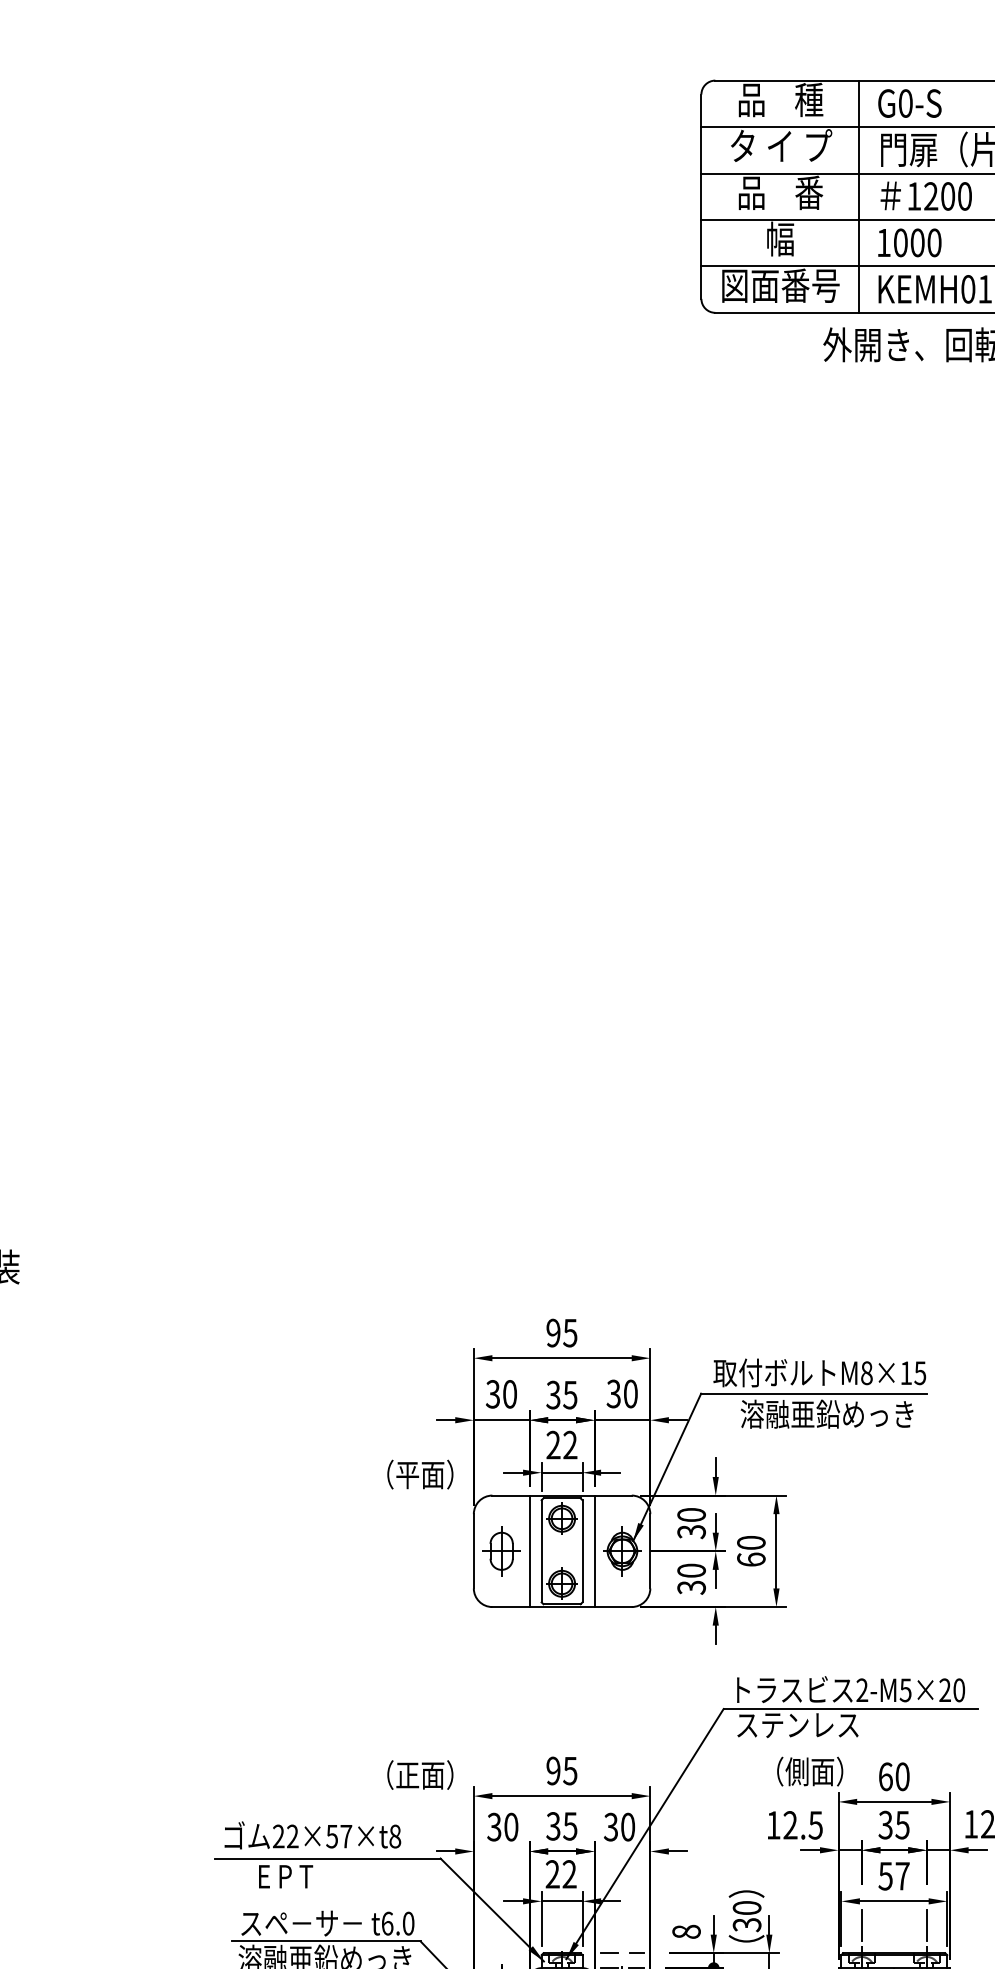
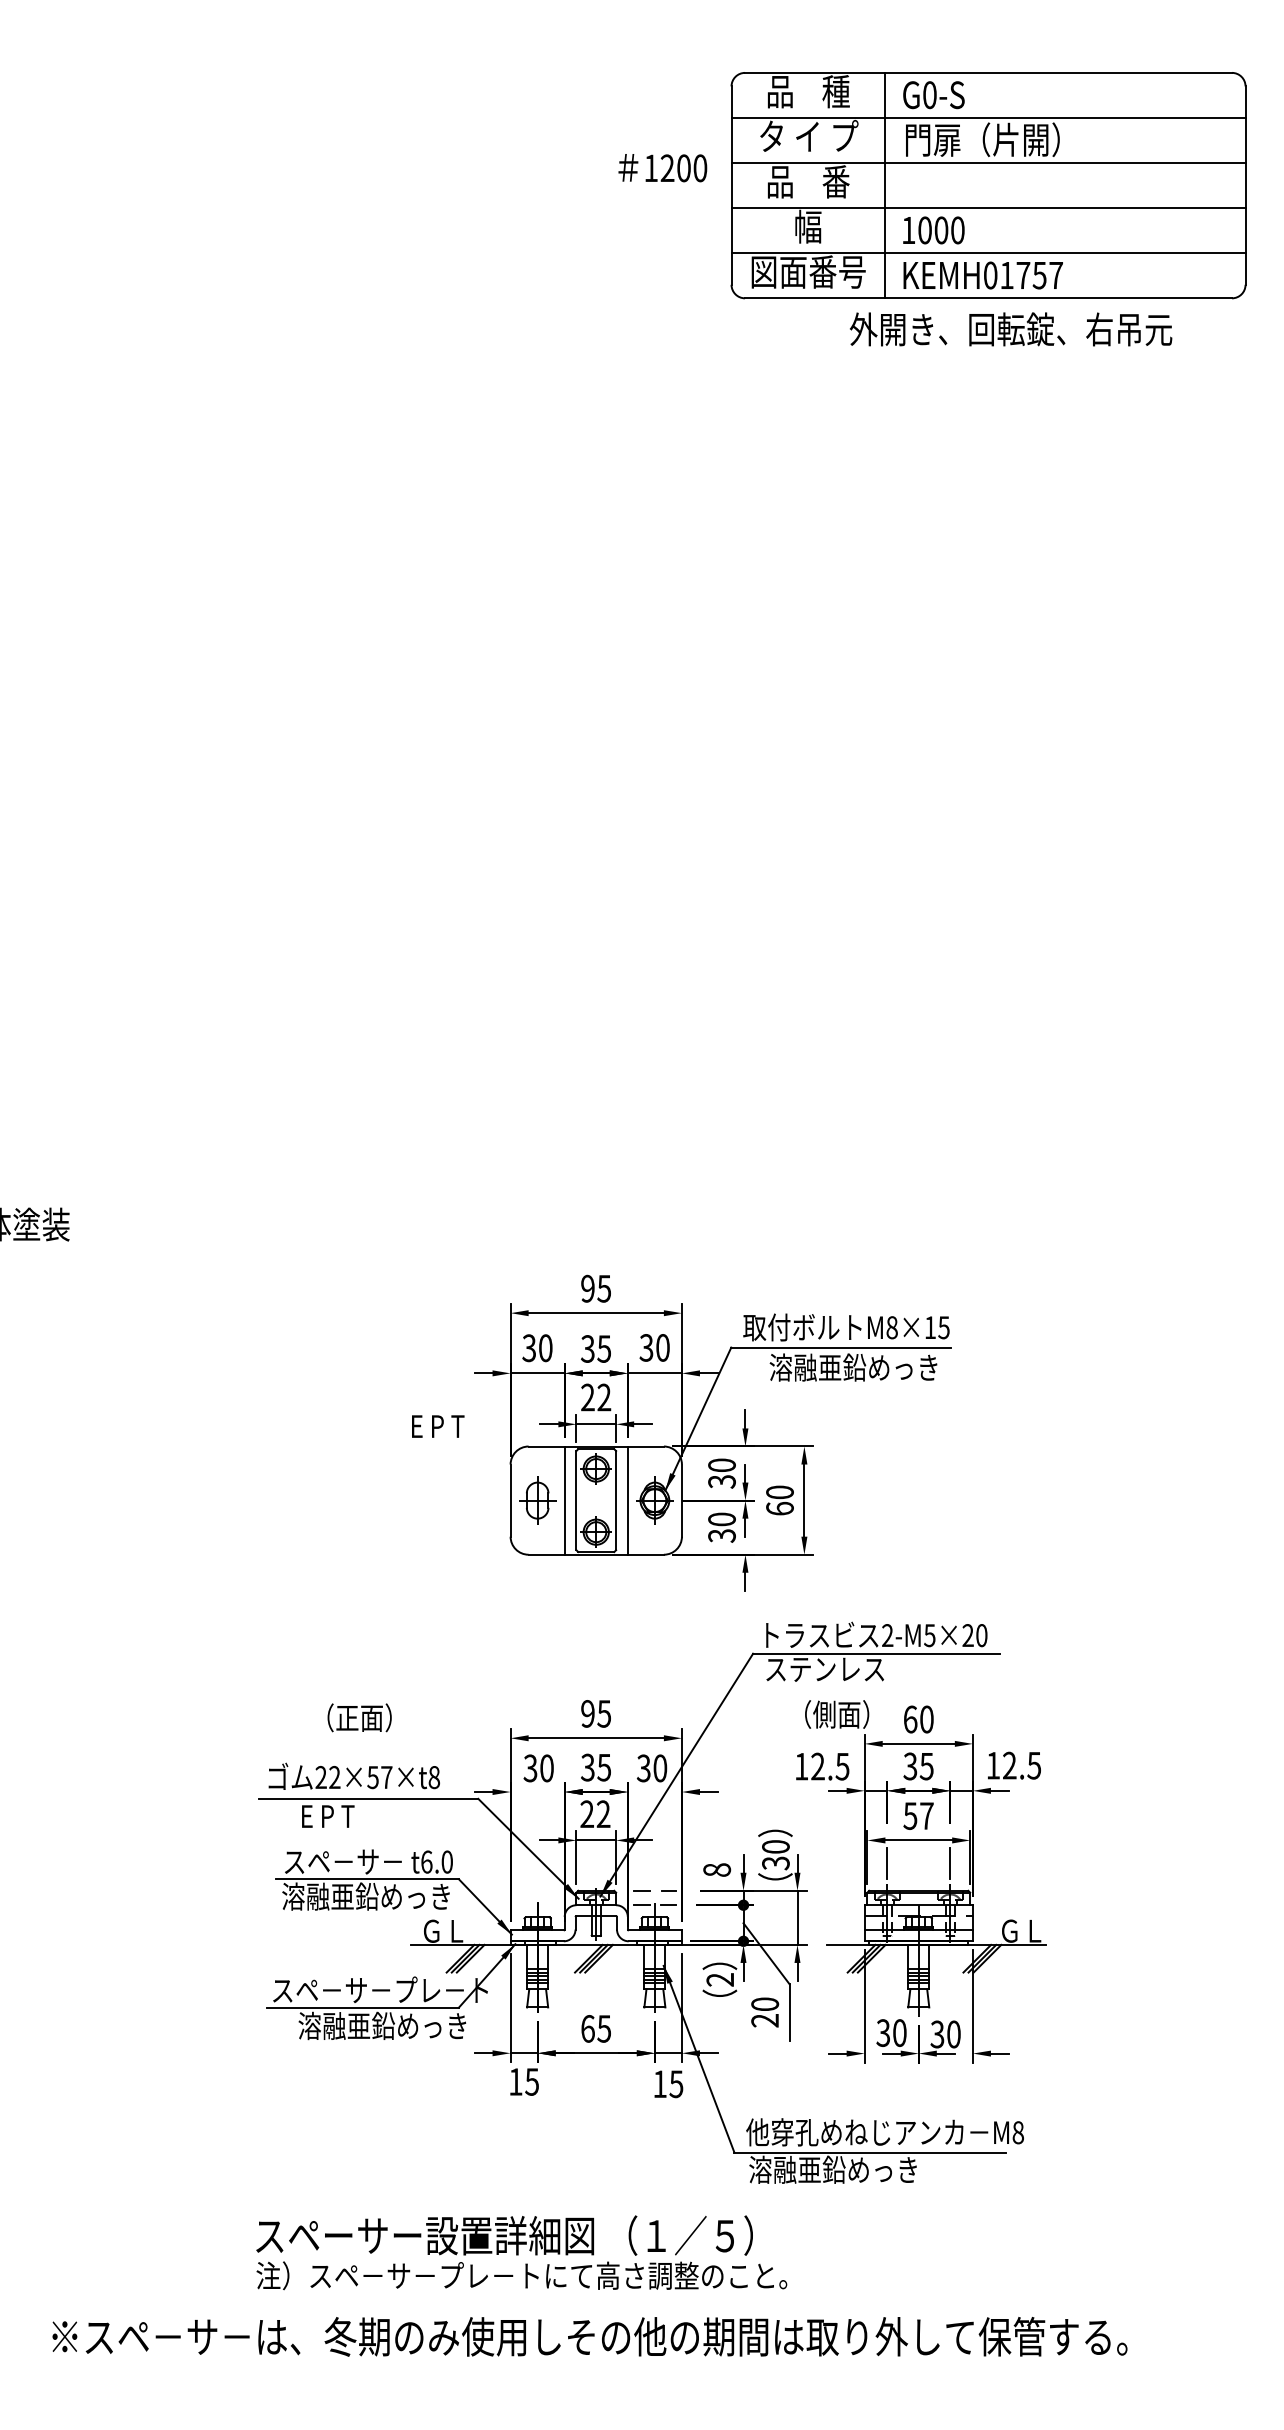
text: (925, 196) -> (662, 168), moved
text: (412, 1473) -> (451, 1425), （平面） -> E P T
text: (420, 1774) -> (359, 1717), moved

